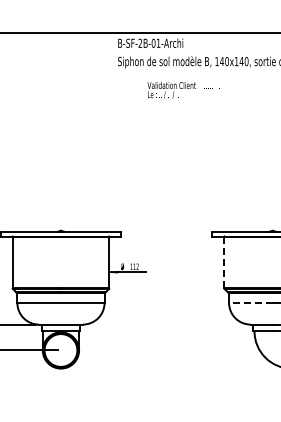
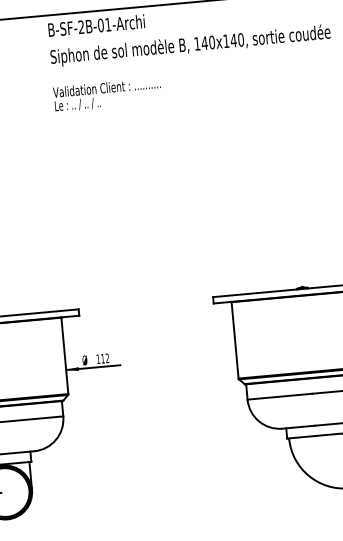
text: (183, 90) -> (107, 95), moved
line: (224, 262) -> (235, 340), dashed -> solid
line: (250, 303) -> (279, 397), dashed -> solid

